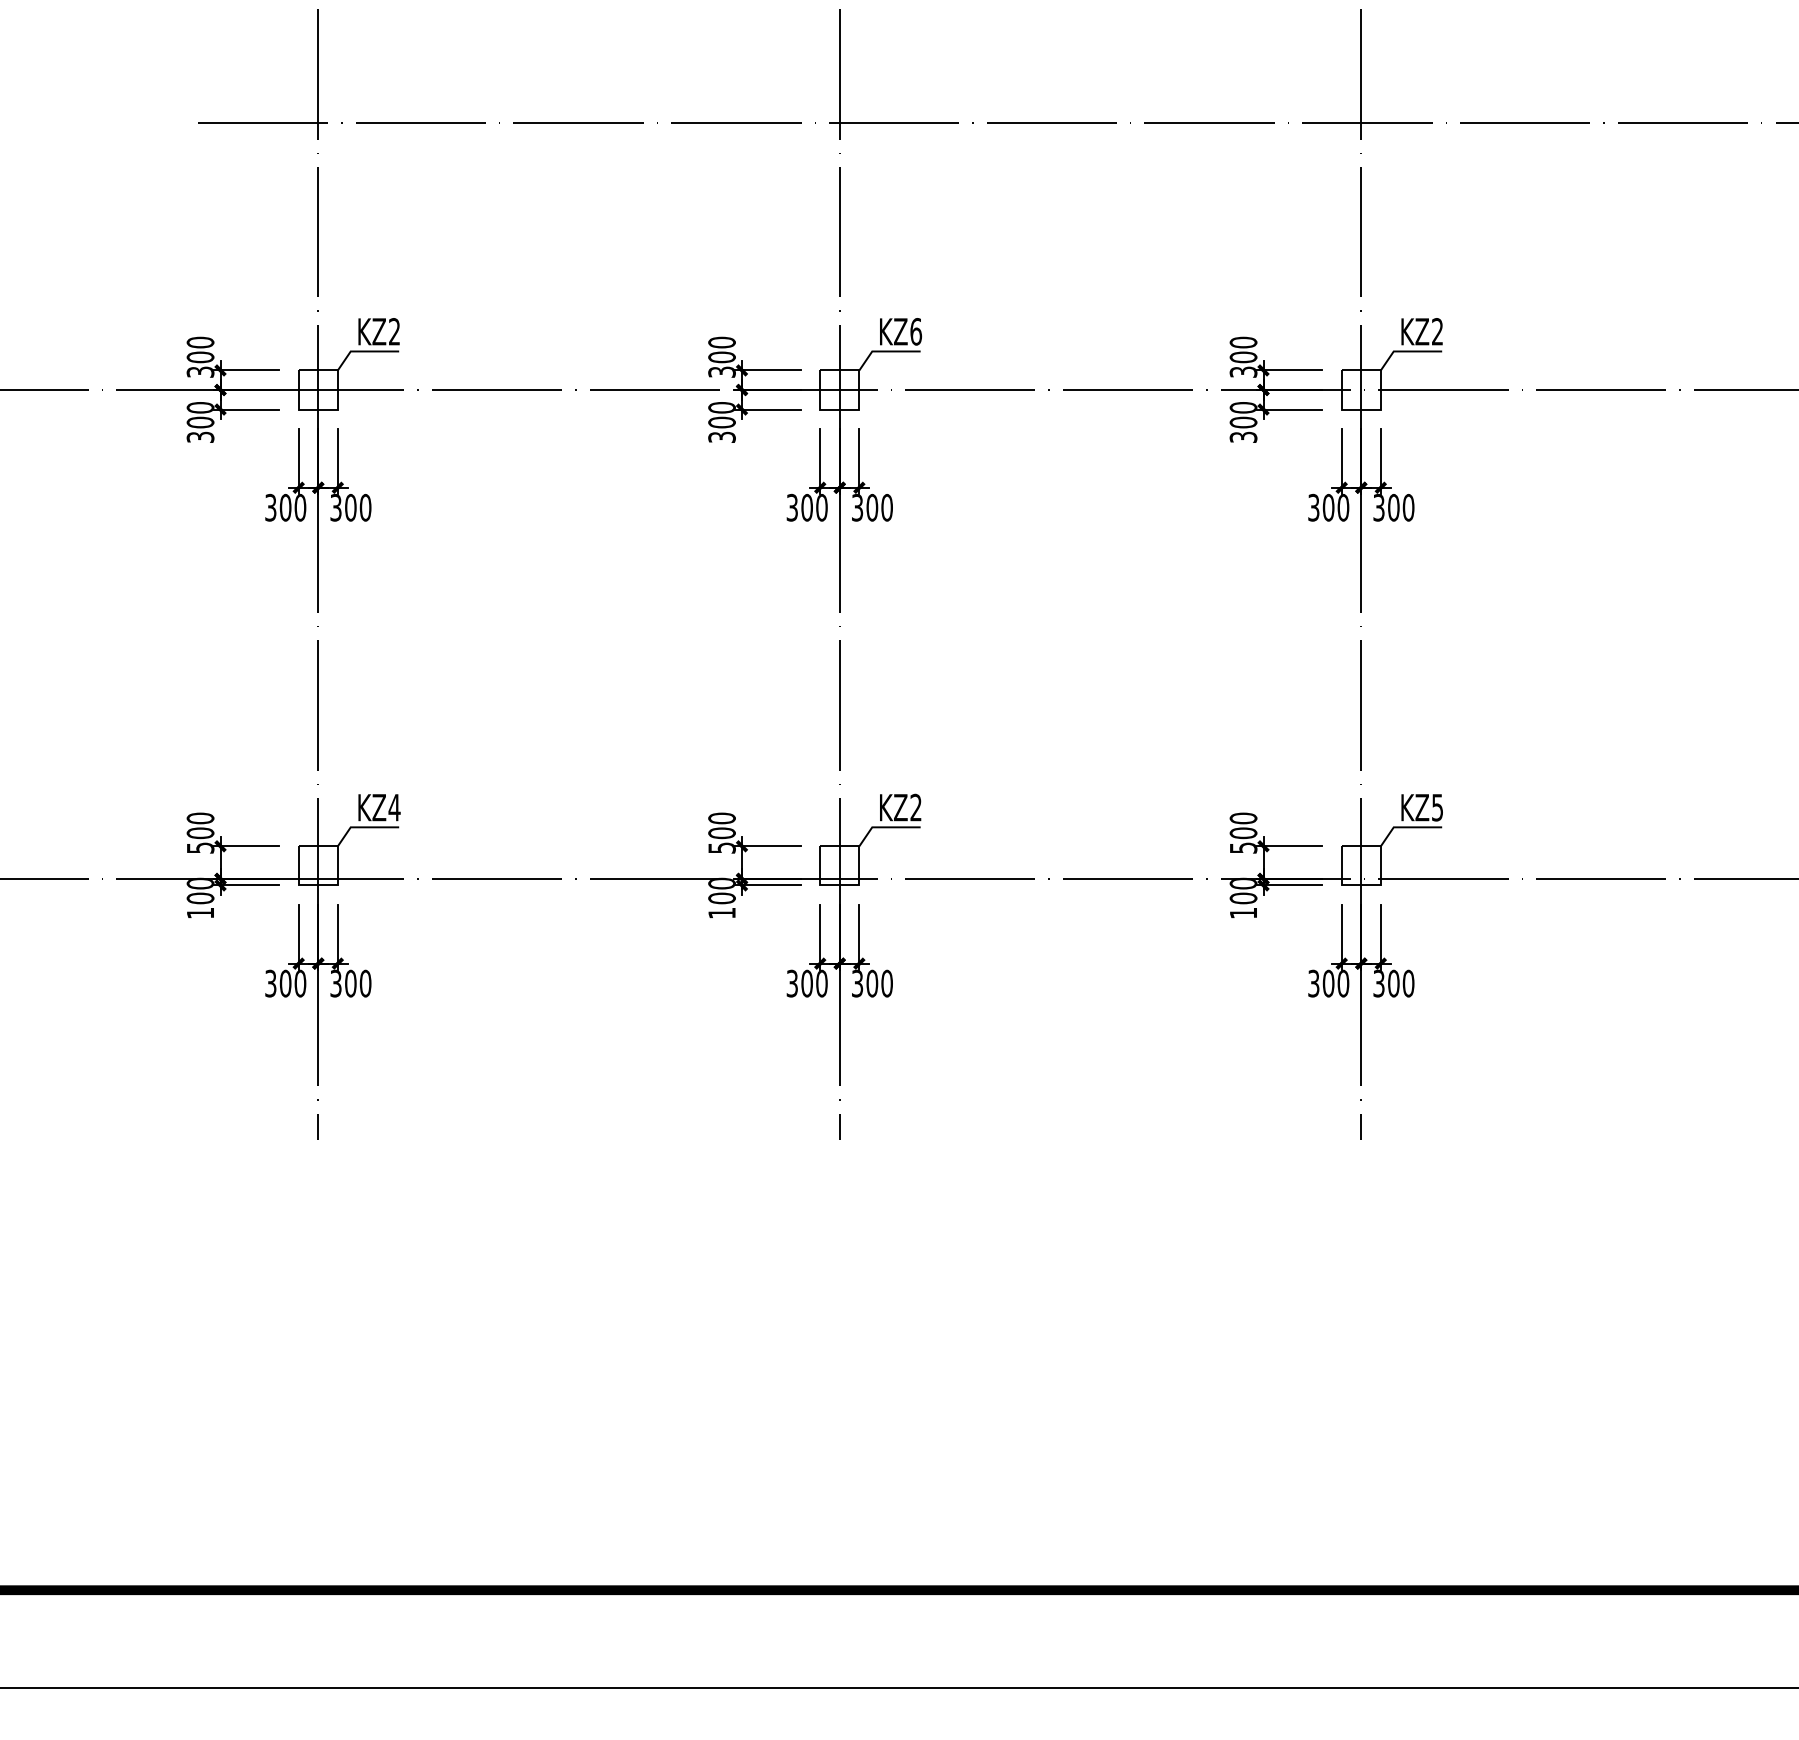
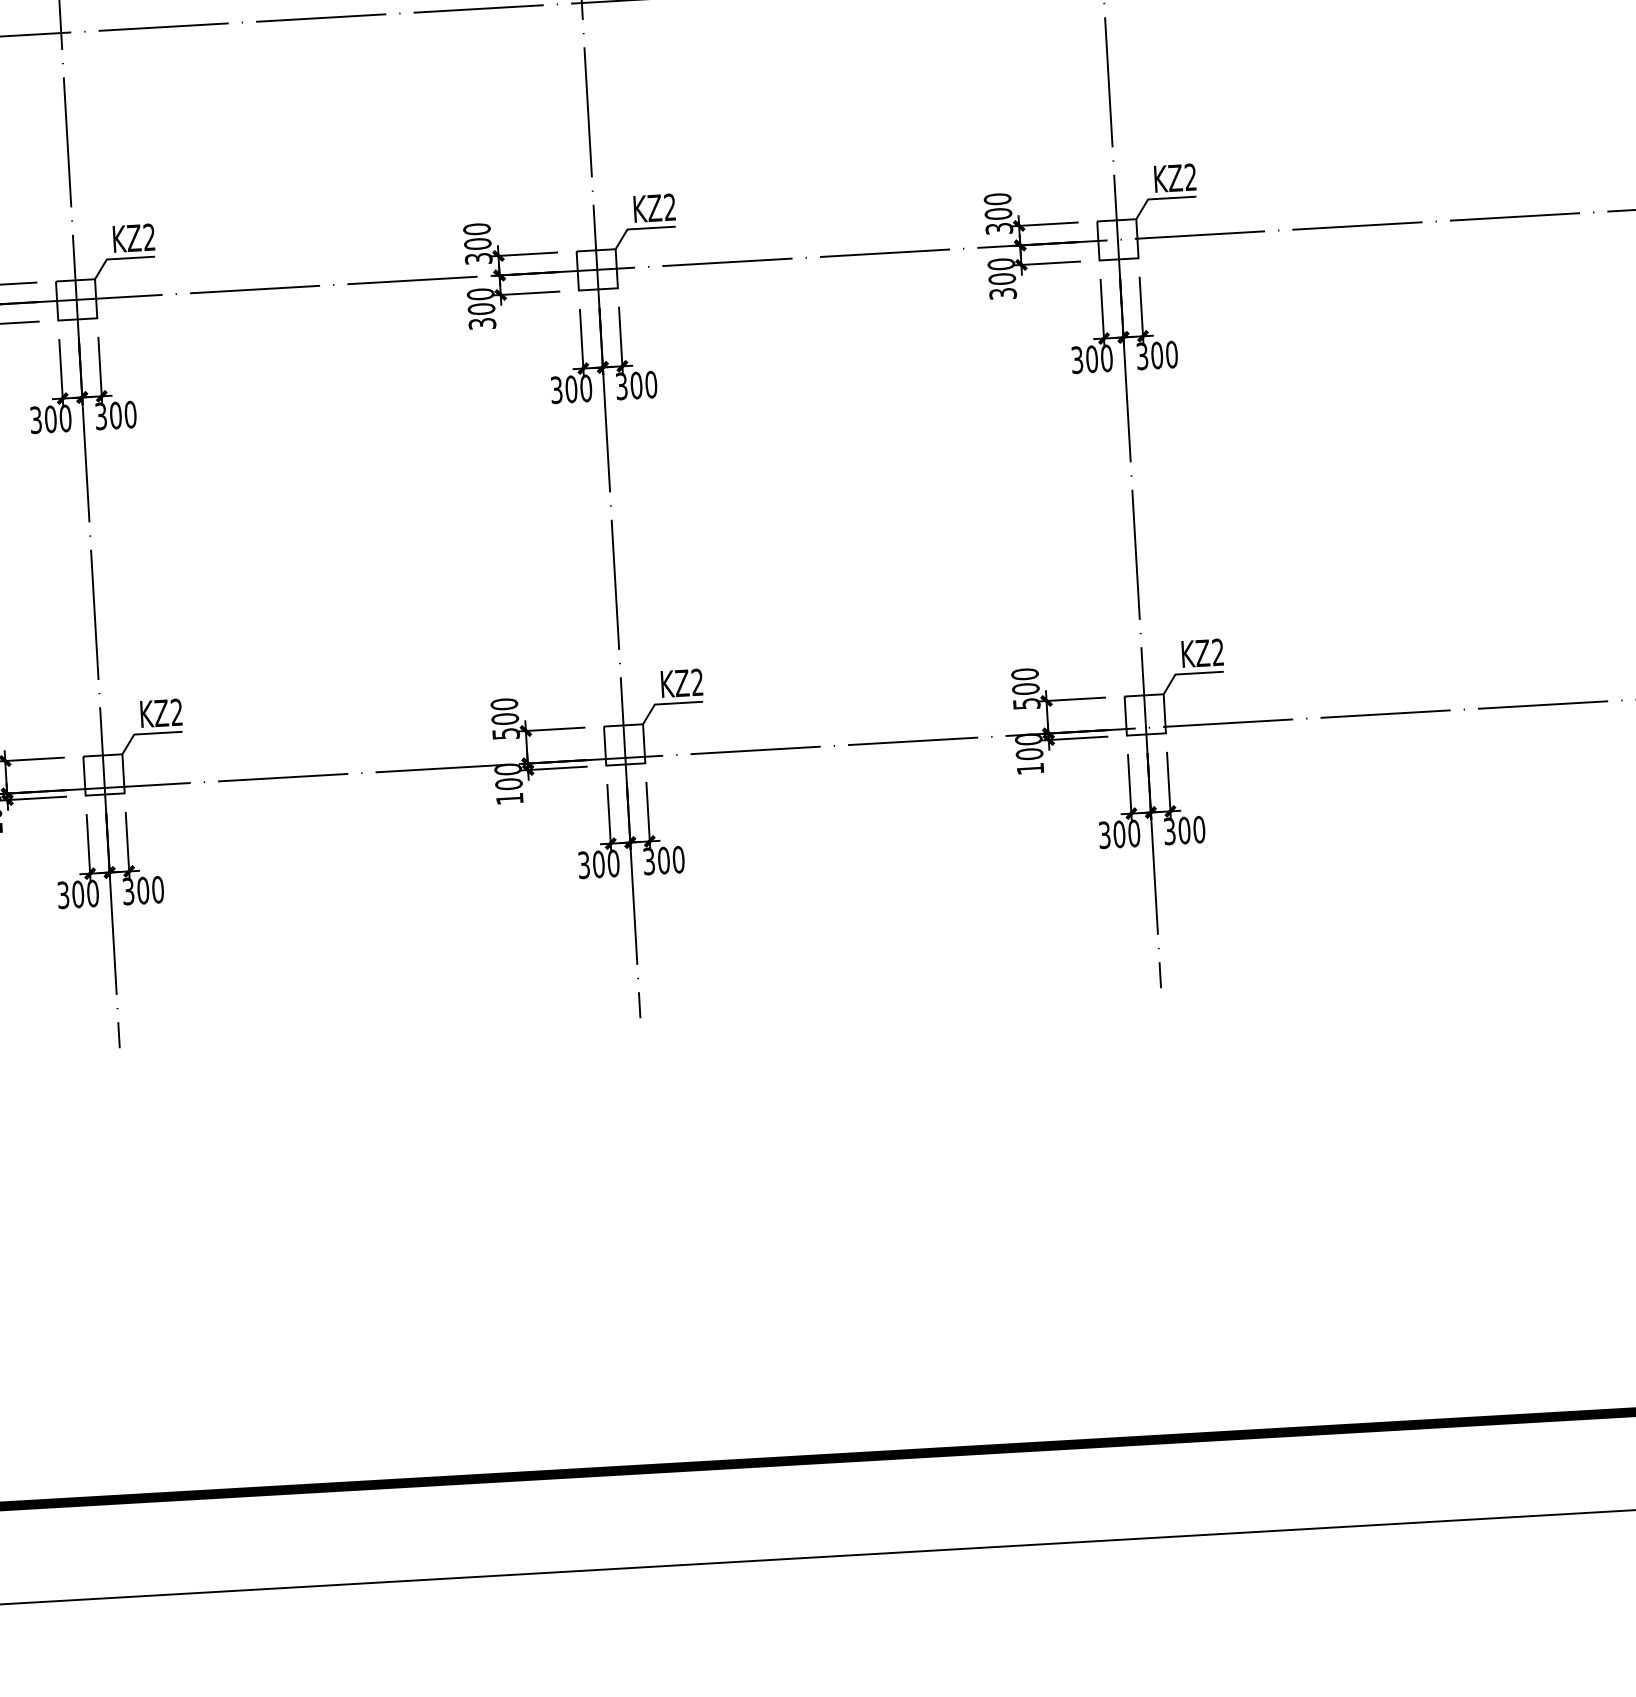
text: (916, 331) -> (670, 207), KZ6 -> KZ2
text: (394, 807) -> (176, 712), KZ4 -> KZ2
text: (1437, 807) -> (1218, 652), KZ5 -> KZ2

